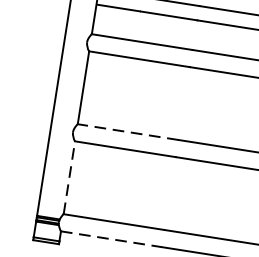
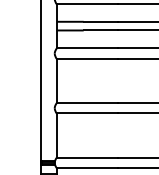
line: (128, 132) -> (87, 103), dashed -> solid
line: (68, 177) -> (56, 135), dashed -> solid
line: (111, 239) -> (87, 168), dashed -> solid

